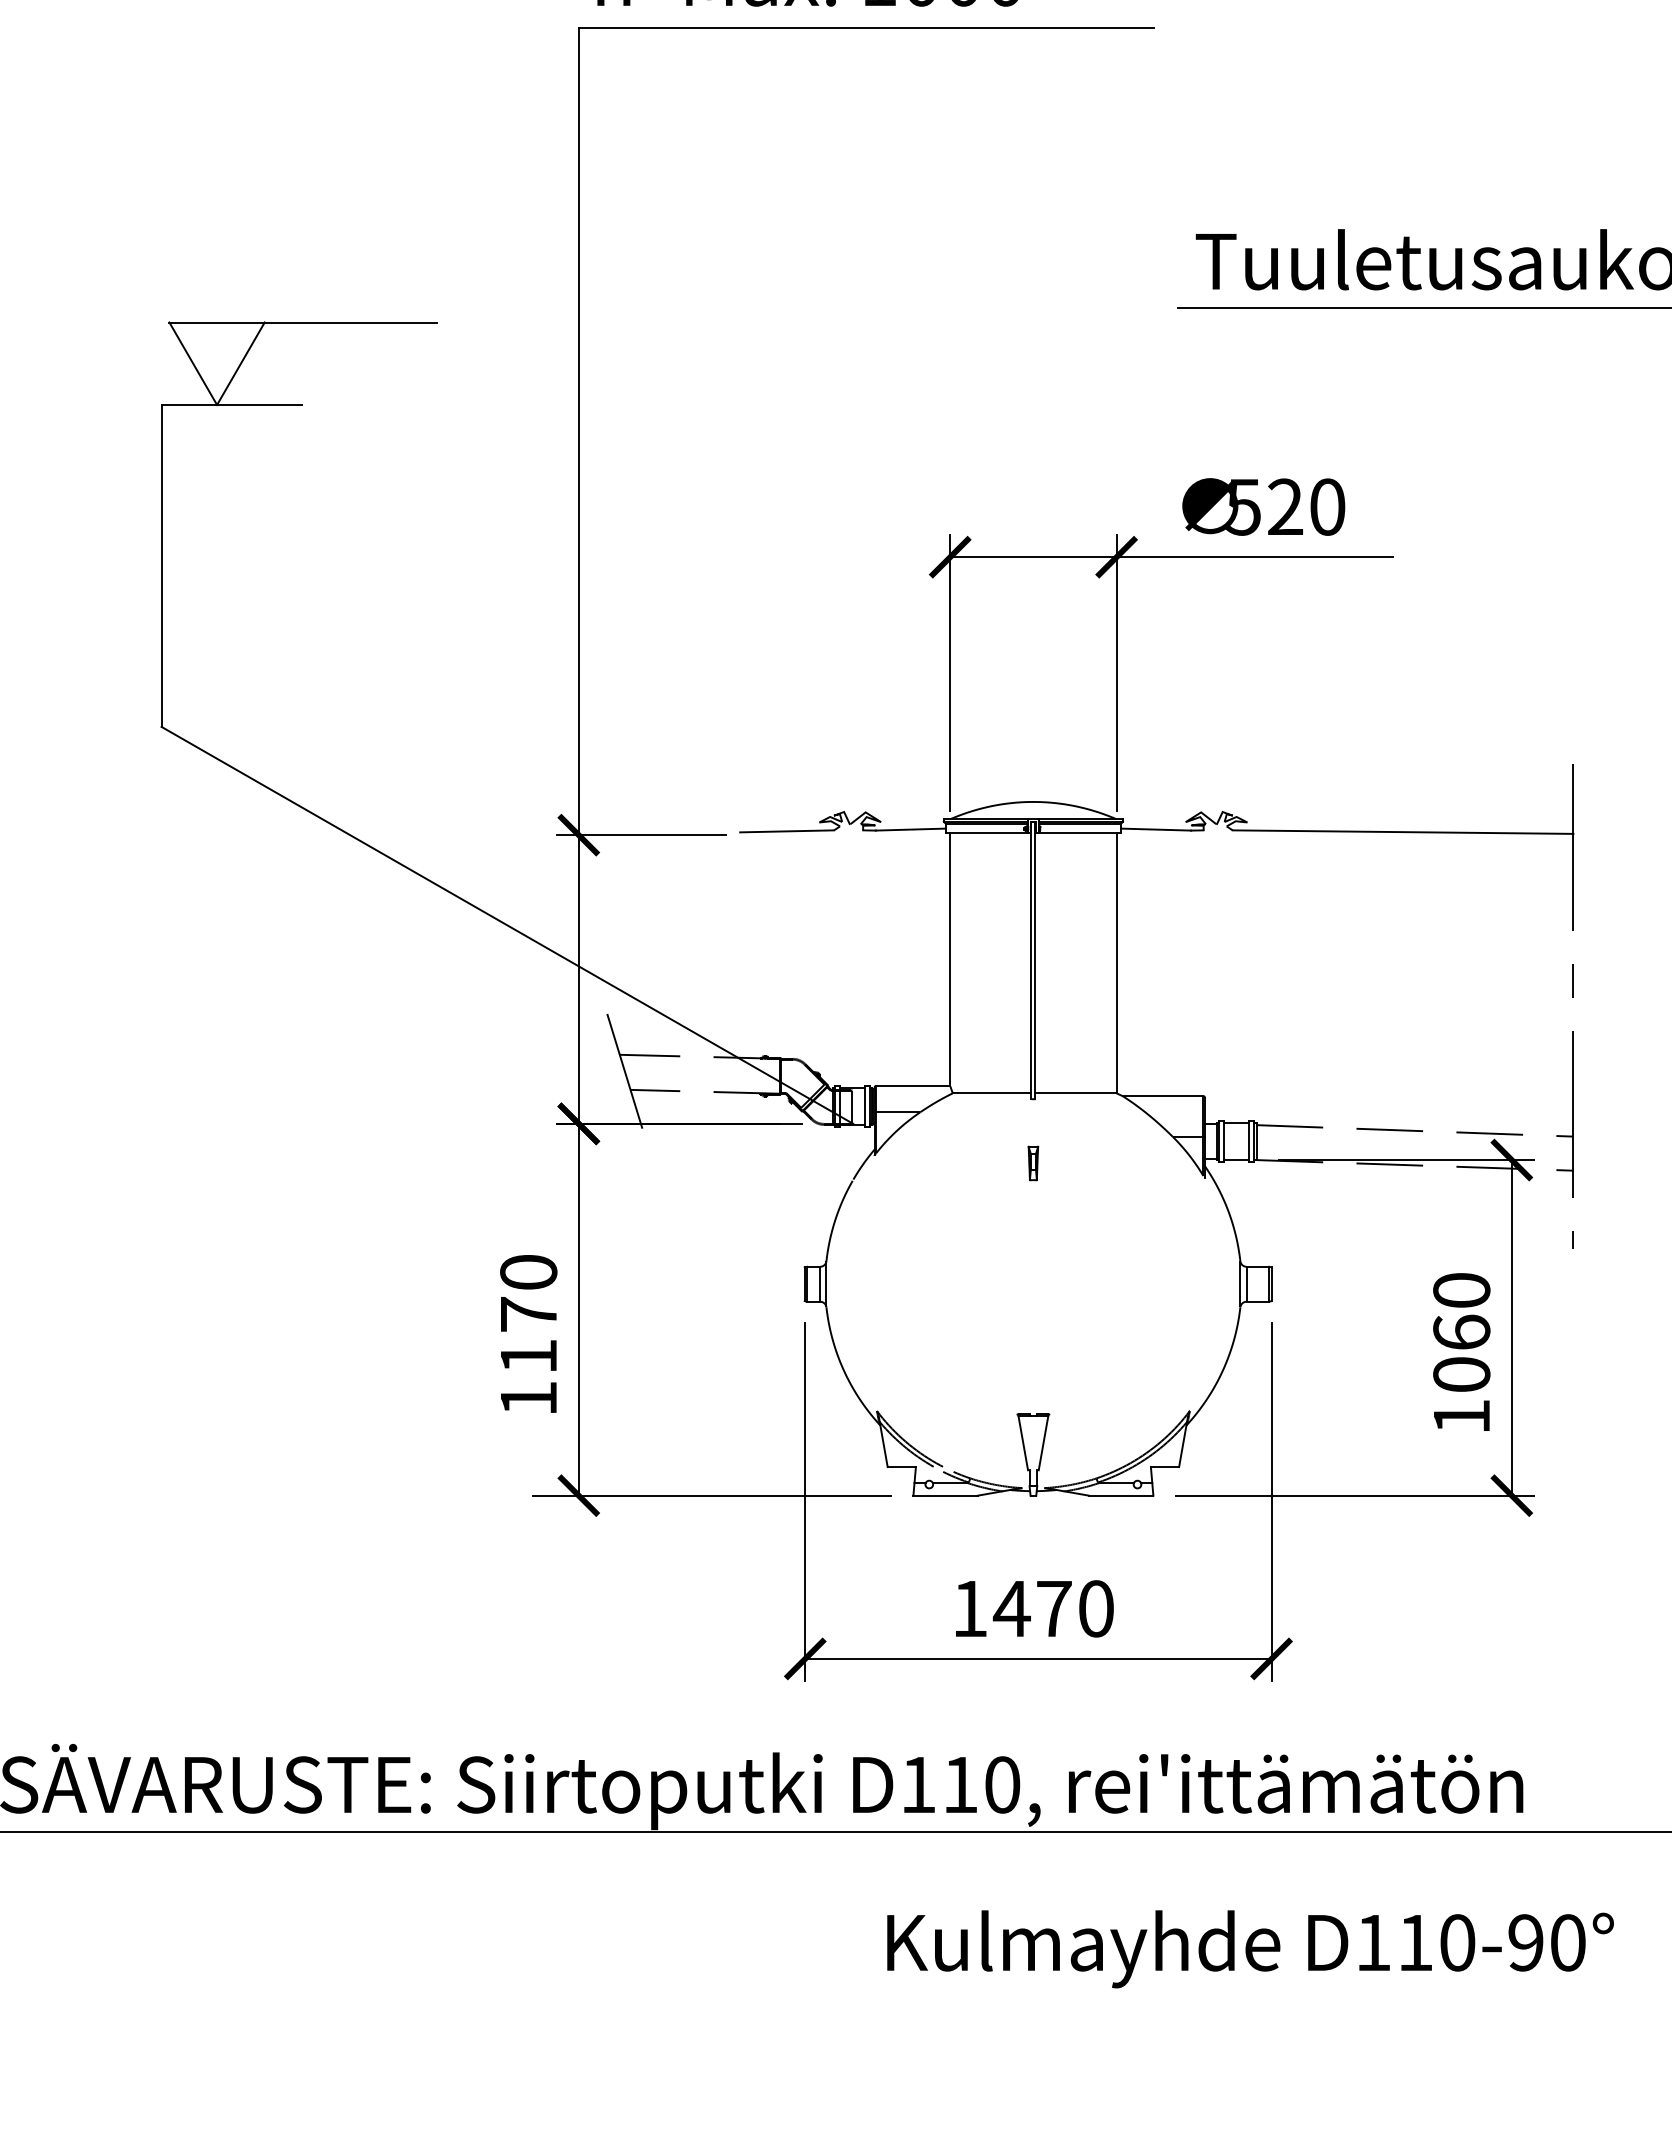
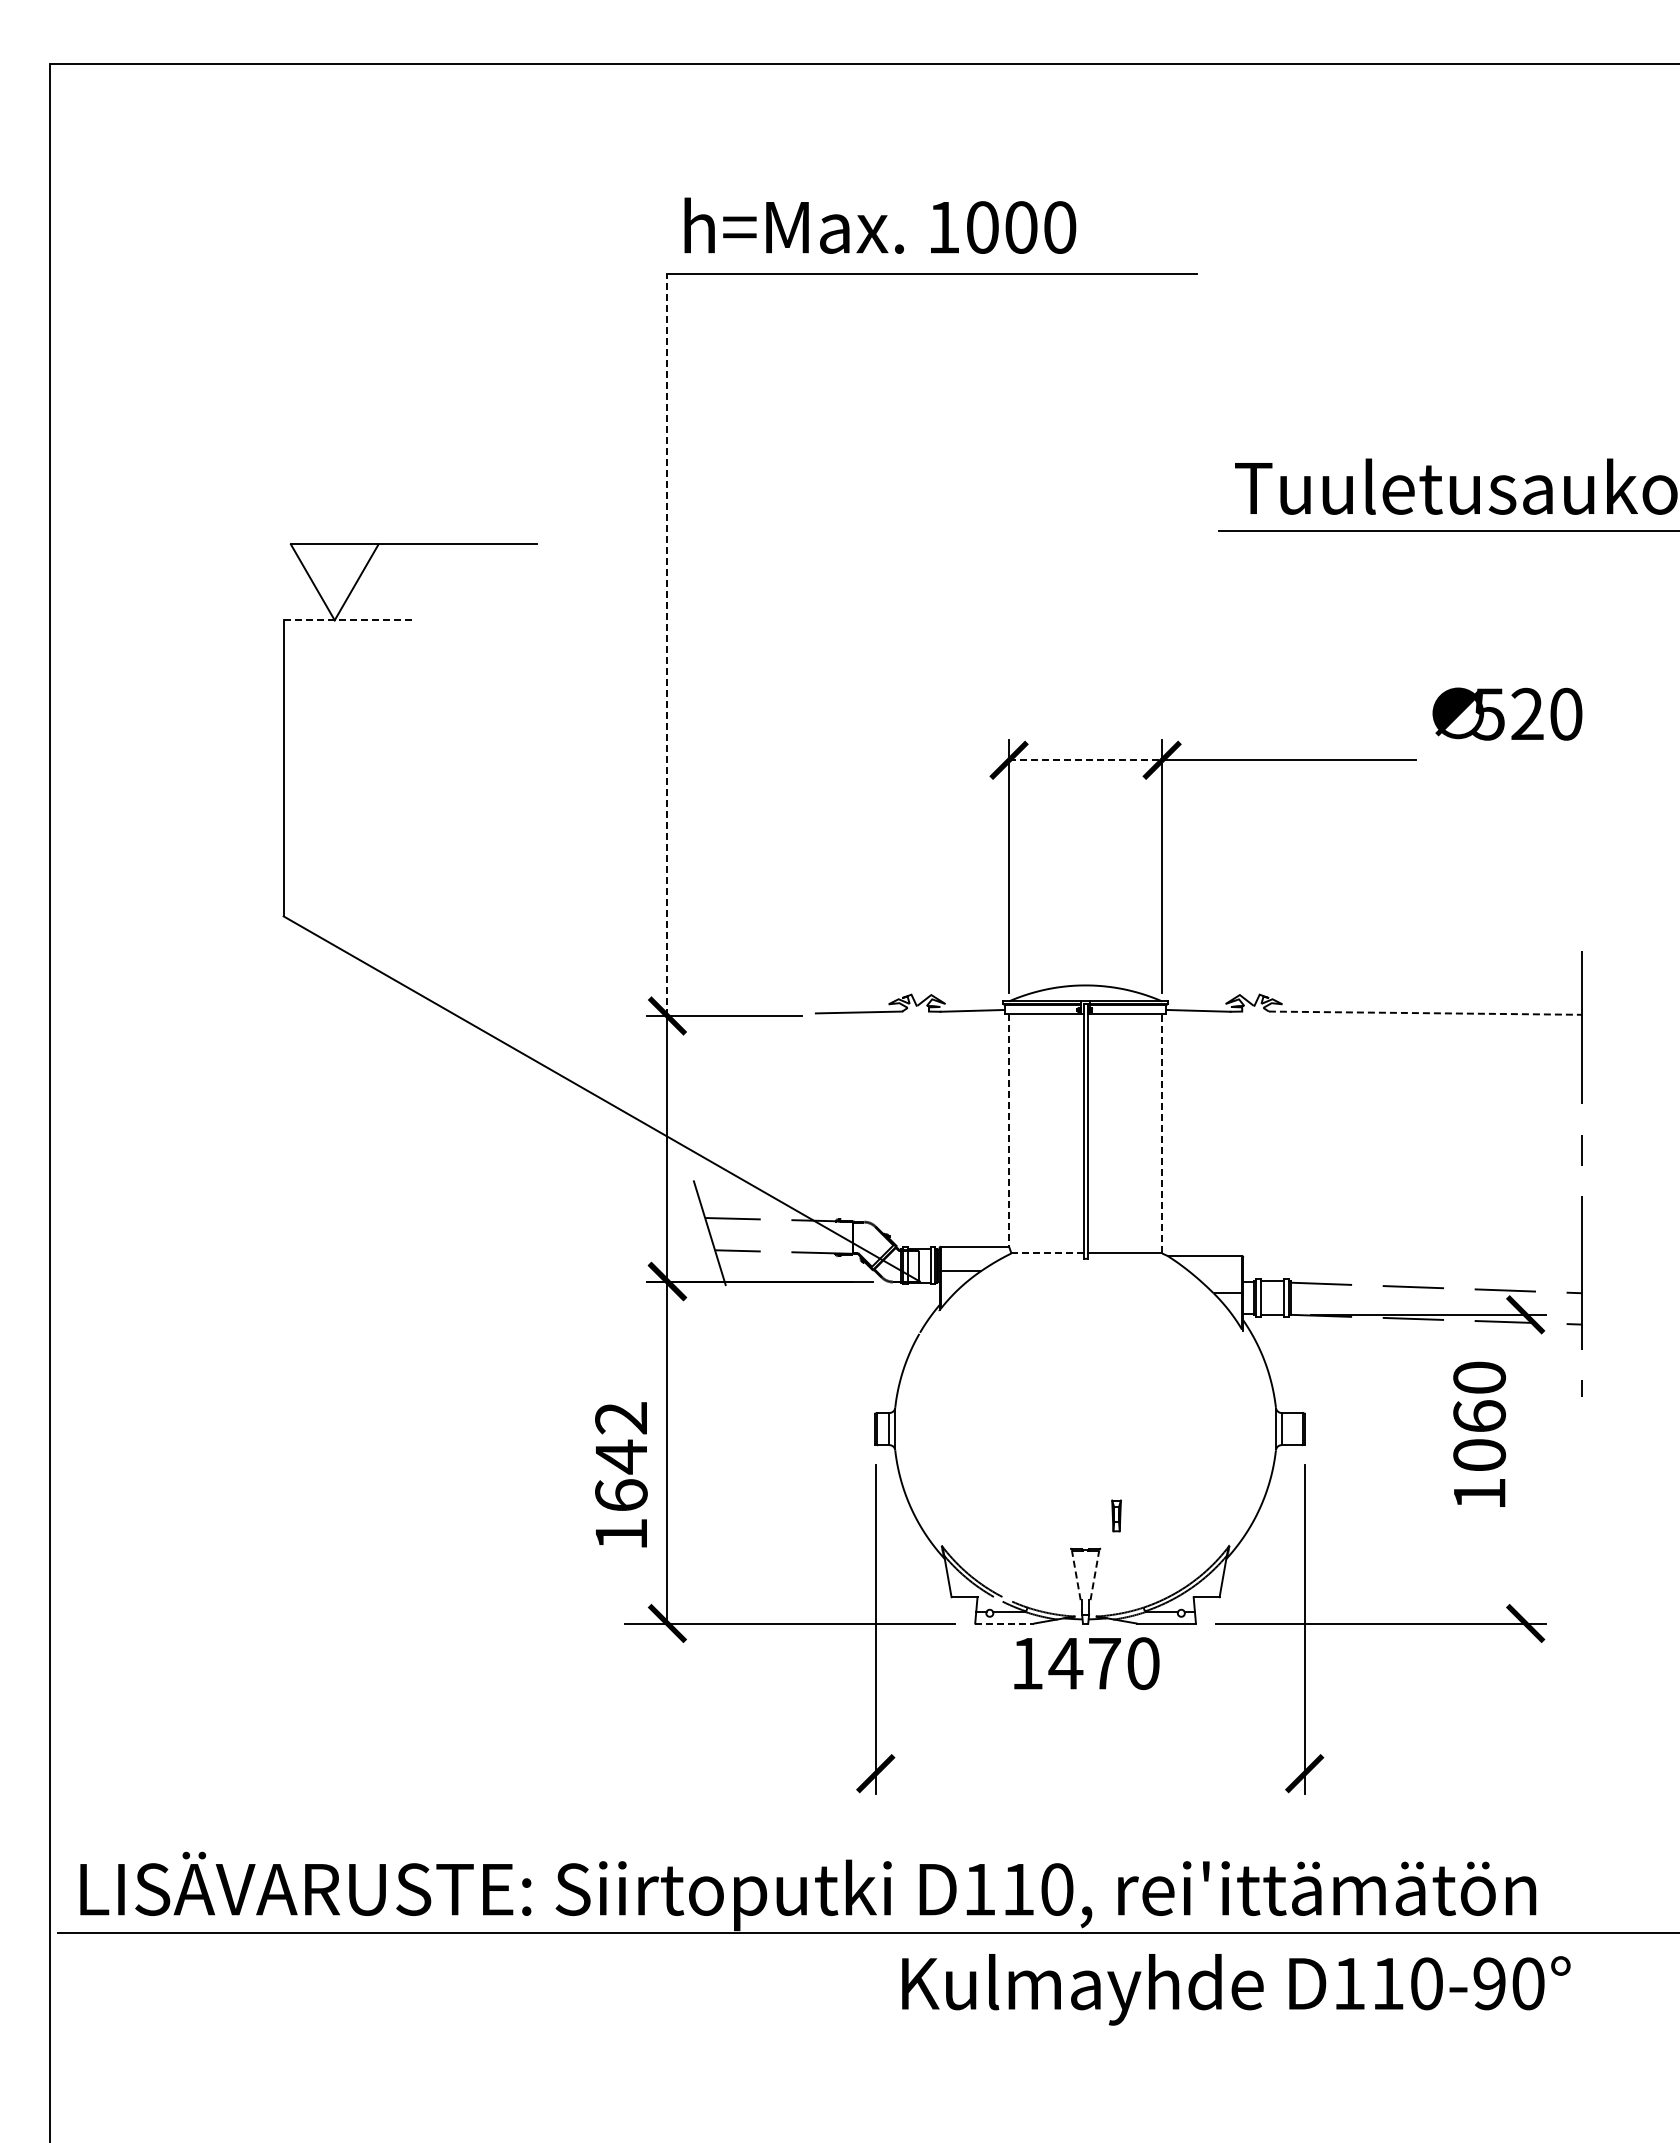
line: (232, 405) -> (348, 620), solid -> dashed
line: (578, 431) -> (667, 644), solid -> dashed
text: (1263, 506) -> (1507, 713), moved
line: (1033, 557) -> (1085, 760), solid -> dashed
line: (1402, 832) -> (1425, 1013), solid -> dashed
line: (950, 959) -> (1009, 1130), solid -> dashed
line: (1117, 962) -> (1162, 1133), solid -> dashed
line: (993, 1093) -> (1048, 1253), solid -> dashed
part: (1033, 1162) -> (1116, 1515), moved
text: (528, 1314) -> (621, 1456), 1170 -> 1642
line: (1511, 1327) -> (1525, 1468), removed
text: (1461, 1351) -> (1479, 1433), moved
line: (1023, 1442) -> (1076, 1574), solid -> dashed
line: (1043, 1442) -> (1094, 1574), solid -> dashed
line: (945, 1495) -> (1004, 1623), solid -> dashed
text: (1034, 1608) -> (1086, 1663), moved
line: (1037, 1658) -> (1089, 1773), removed
text: (1250, 1949) -> (1236, 1989), moved

